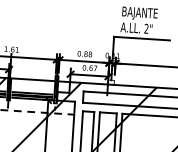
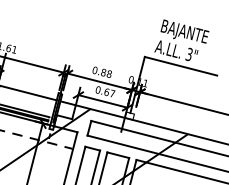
text: (146, 28) -> (189, 54), 2" -> 3"

